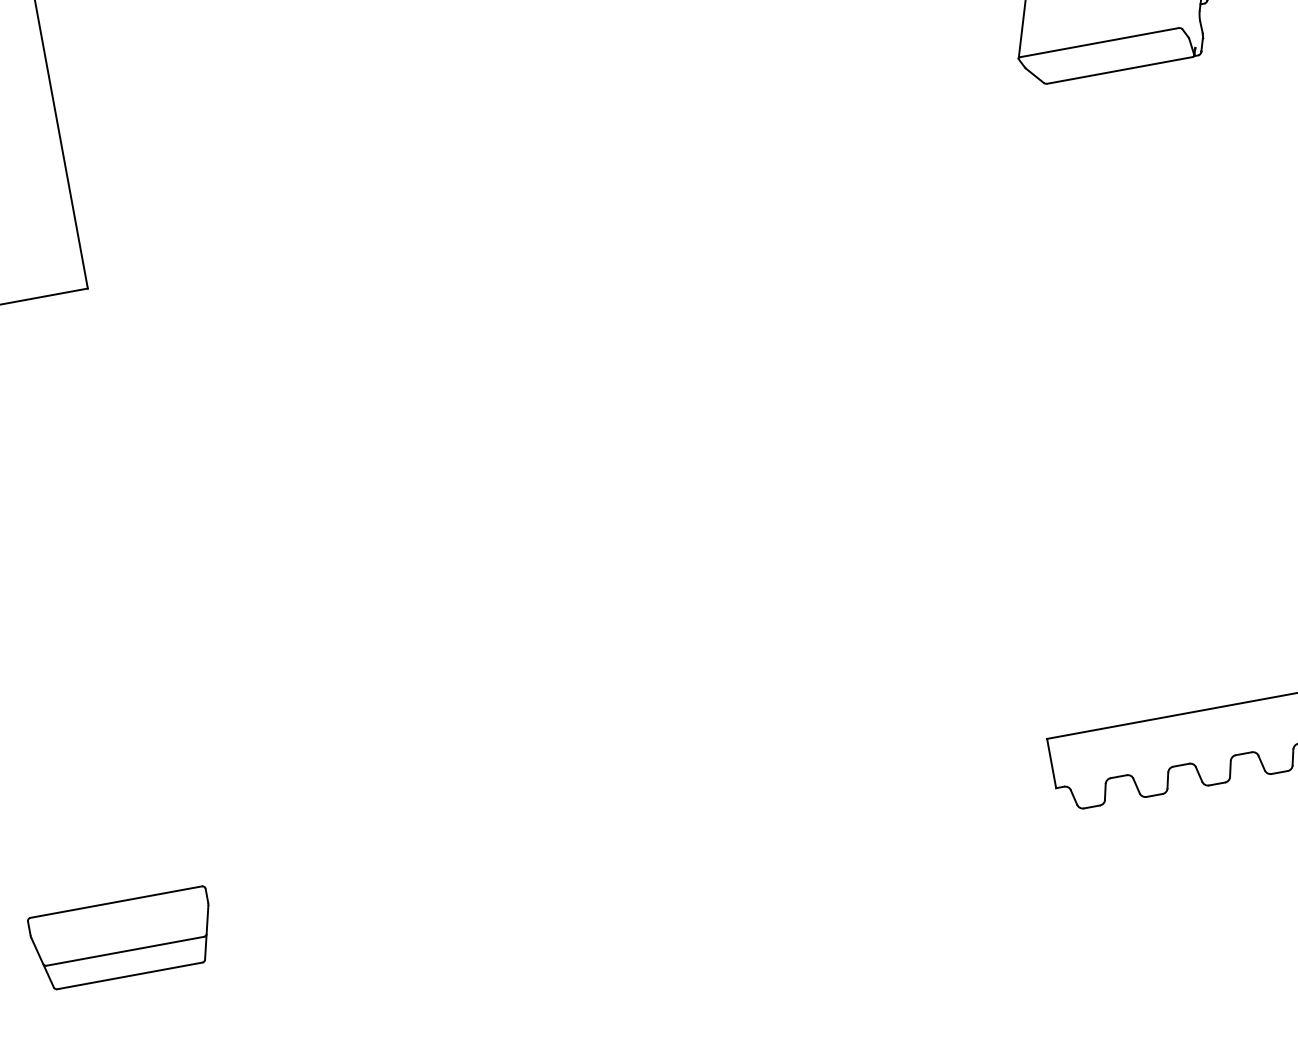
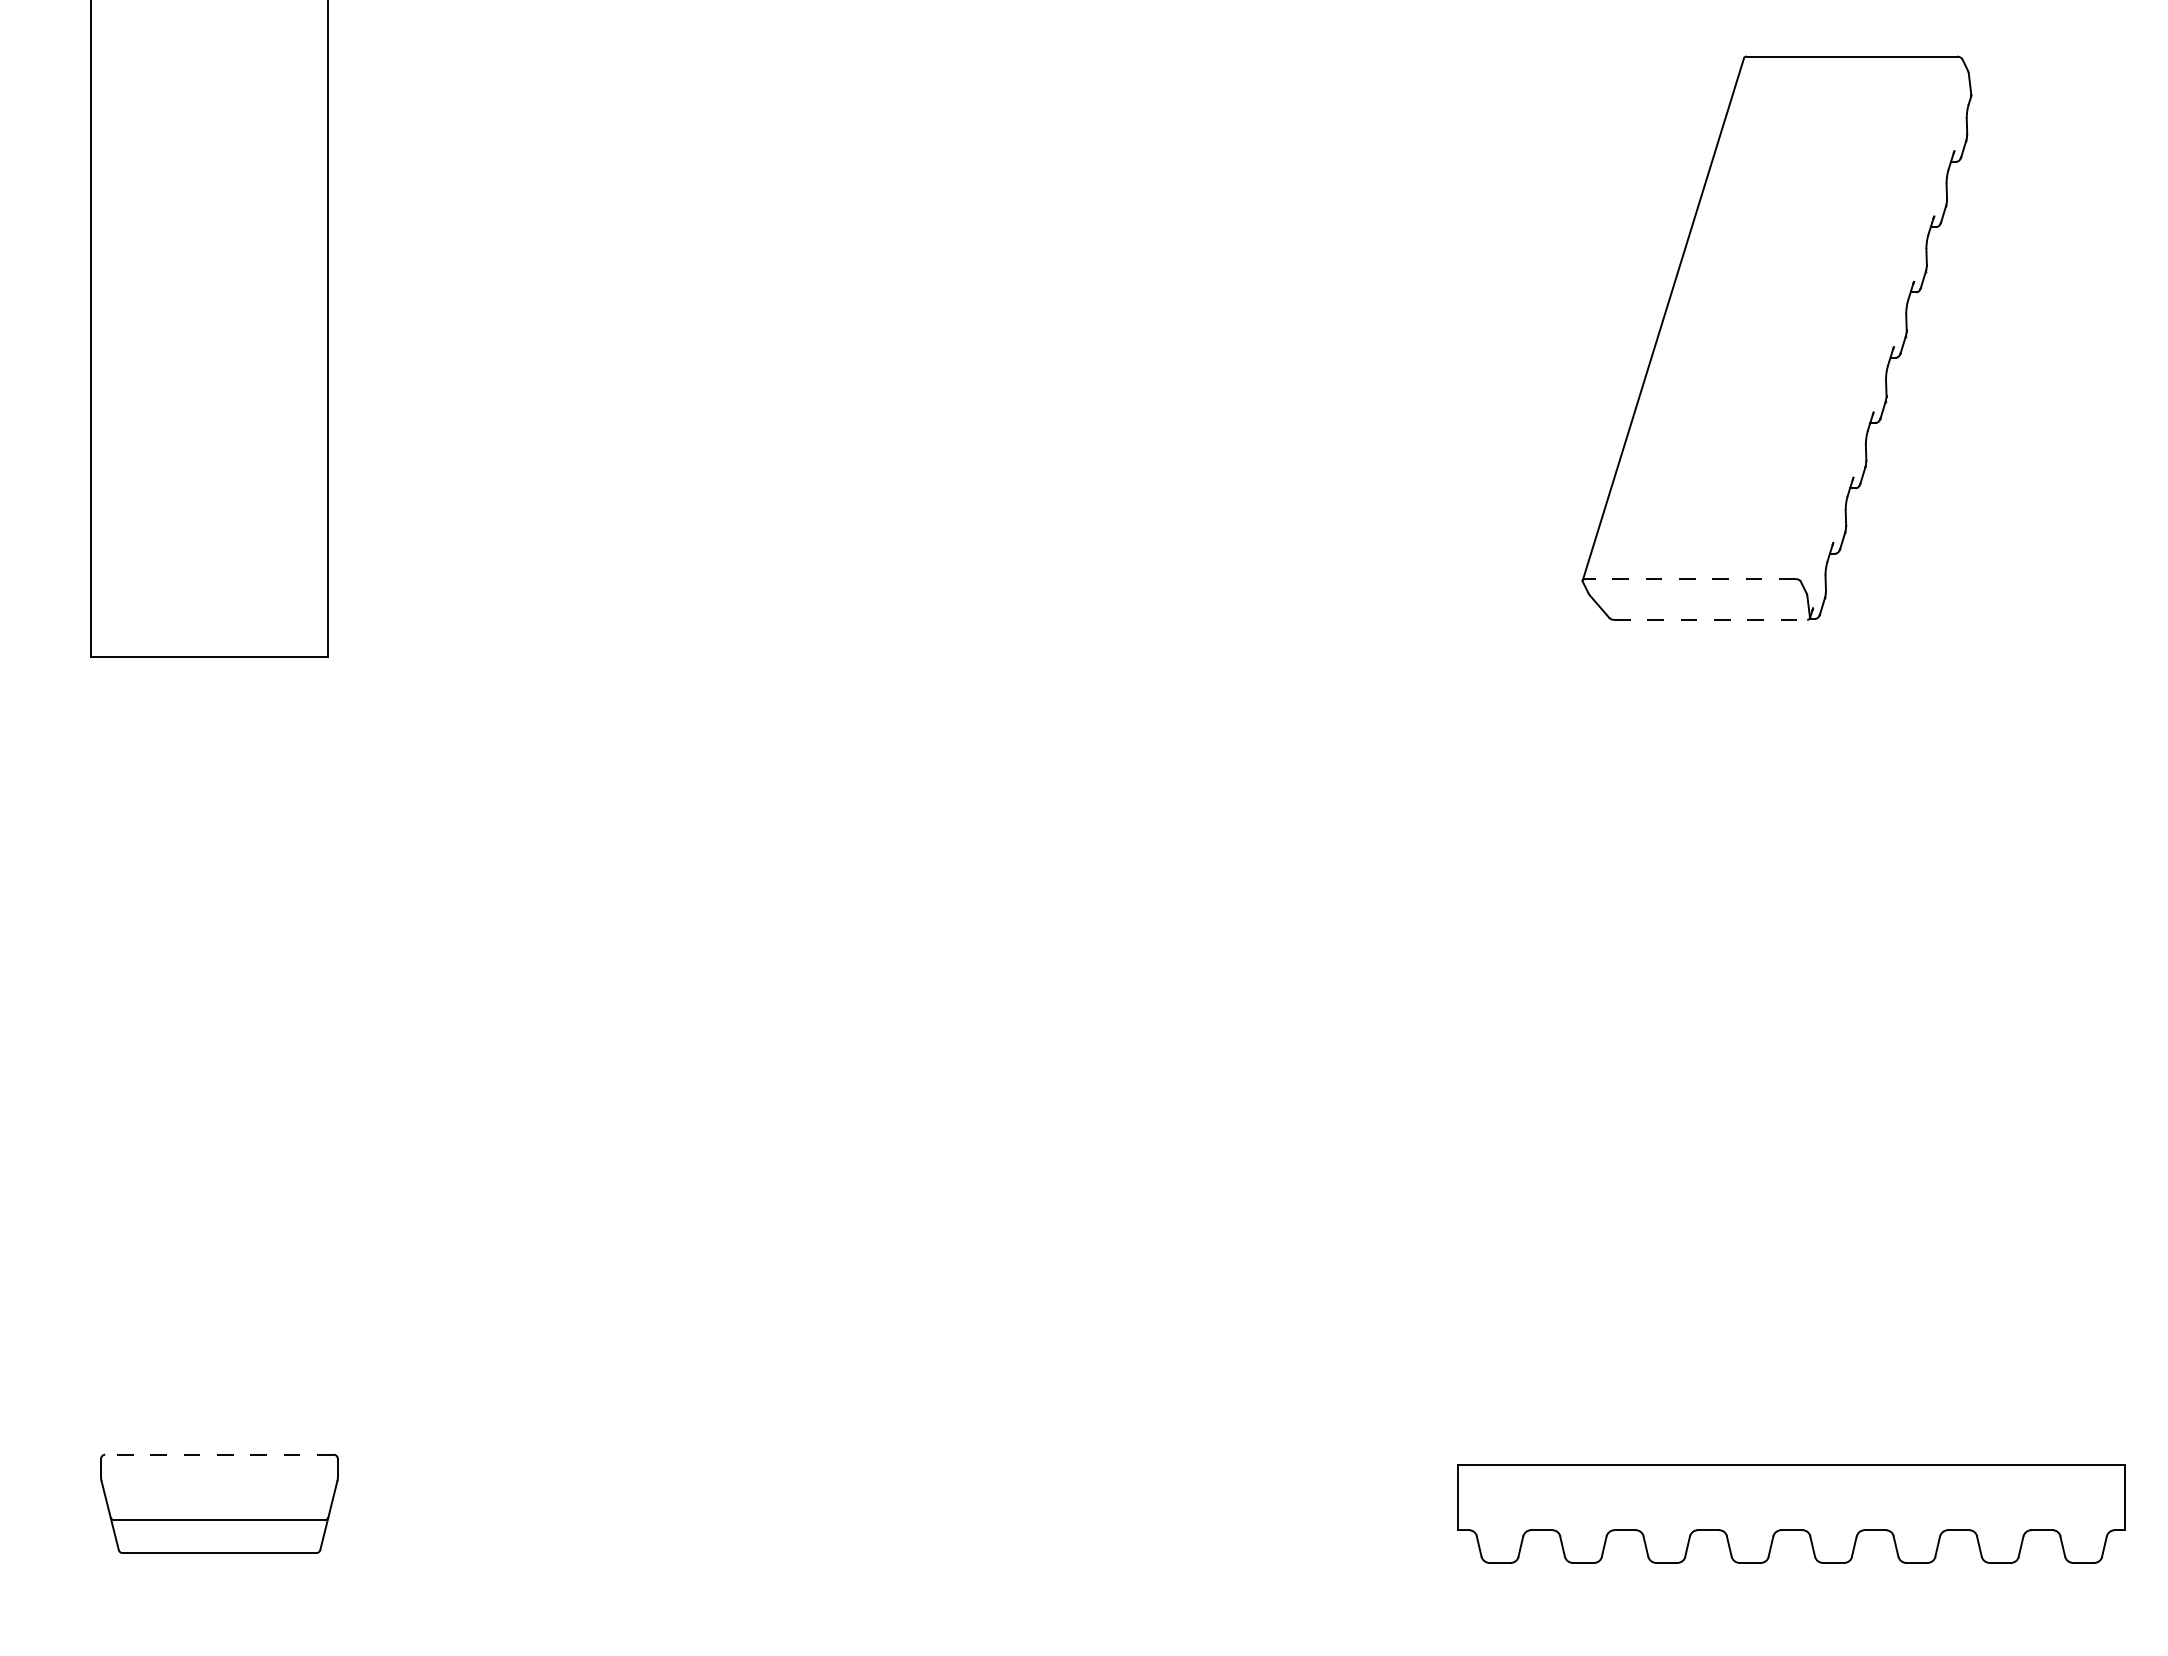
line: (1099, 42) -> (1690, 579), solid -> dashed
line: (1119, 70) -> (1710, 619), solid -> dashed
line: (115, 902) -> (218, 1454), solid -> dashed

